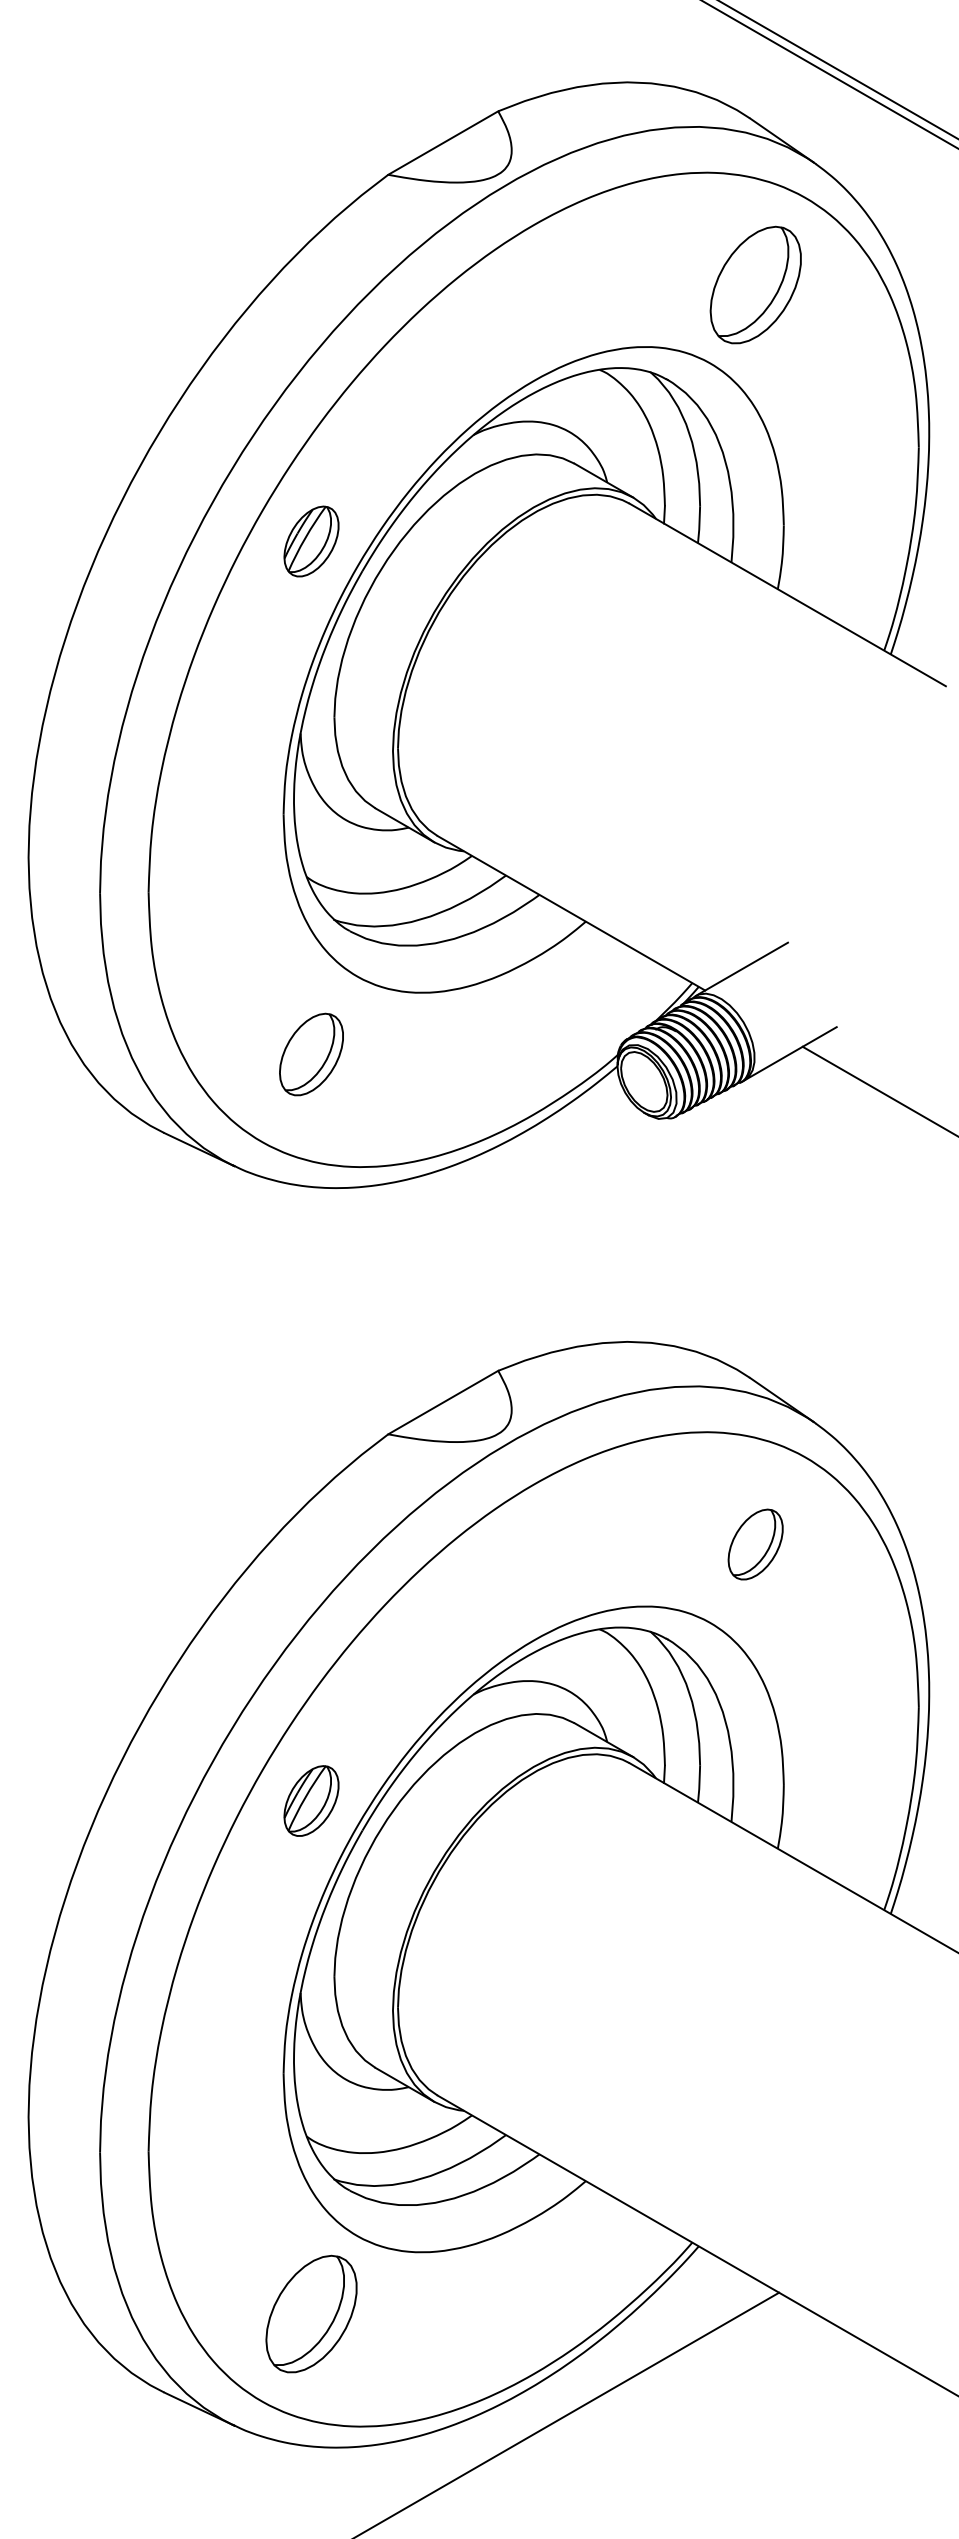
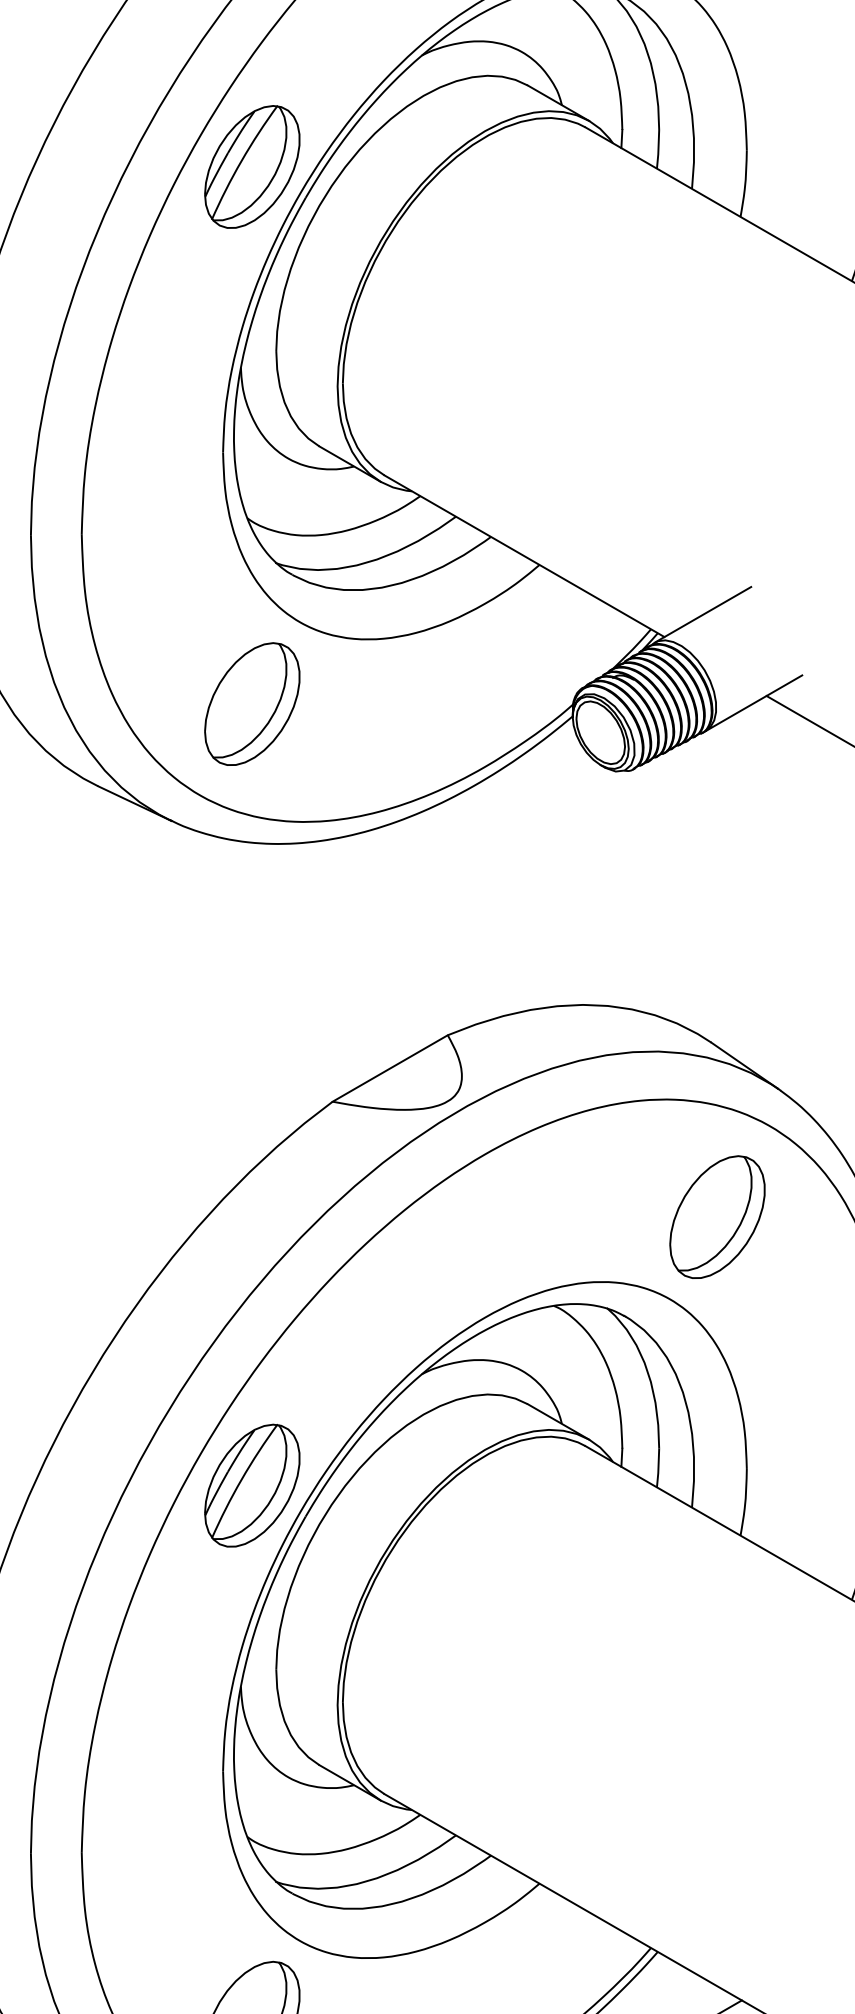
part: (311, 541) -> (252, 166), size x1.67
part: (311, 1054) -> (252, 704), size x1.43
part: (755, 1544) -> (717, 1217), size x1.67
part: (311, 1800) -> (252, 1485), size x1.67

